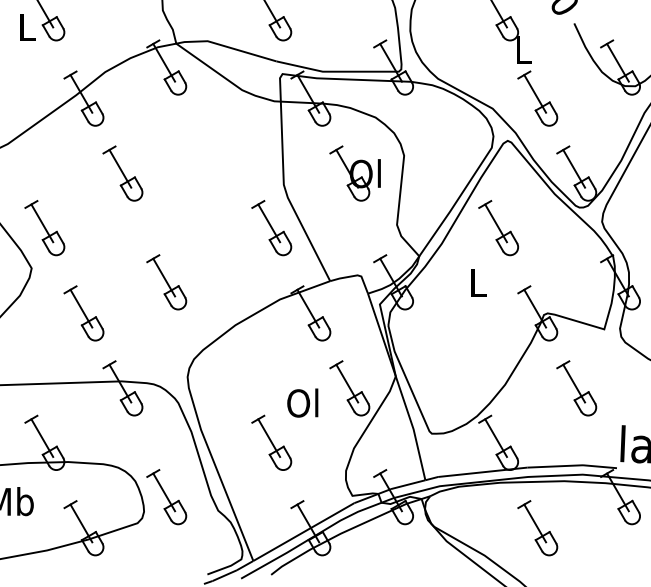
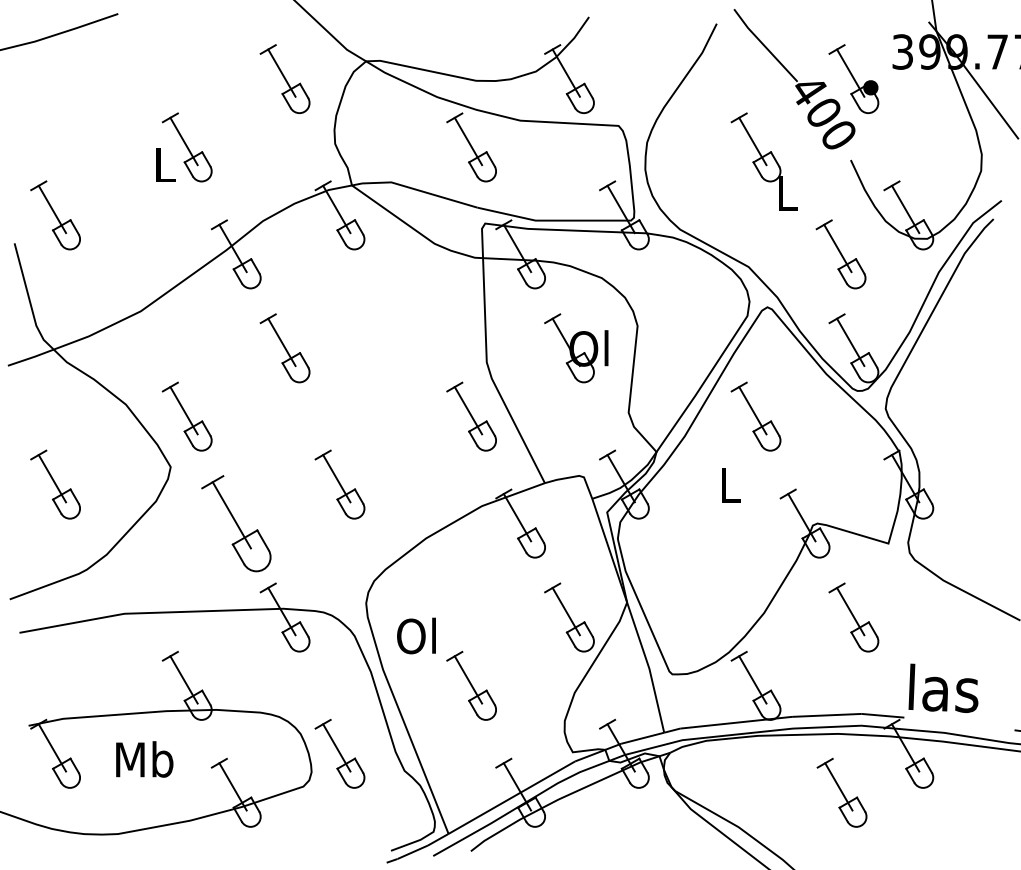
part: (537, 98) -> (840, 254), moved
part: (83, 313) -> (235, 523), size x1.4
text: (302, 402) -> (416, 635), moved
part: (537, 527) -> (841, 792), moved

